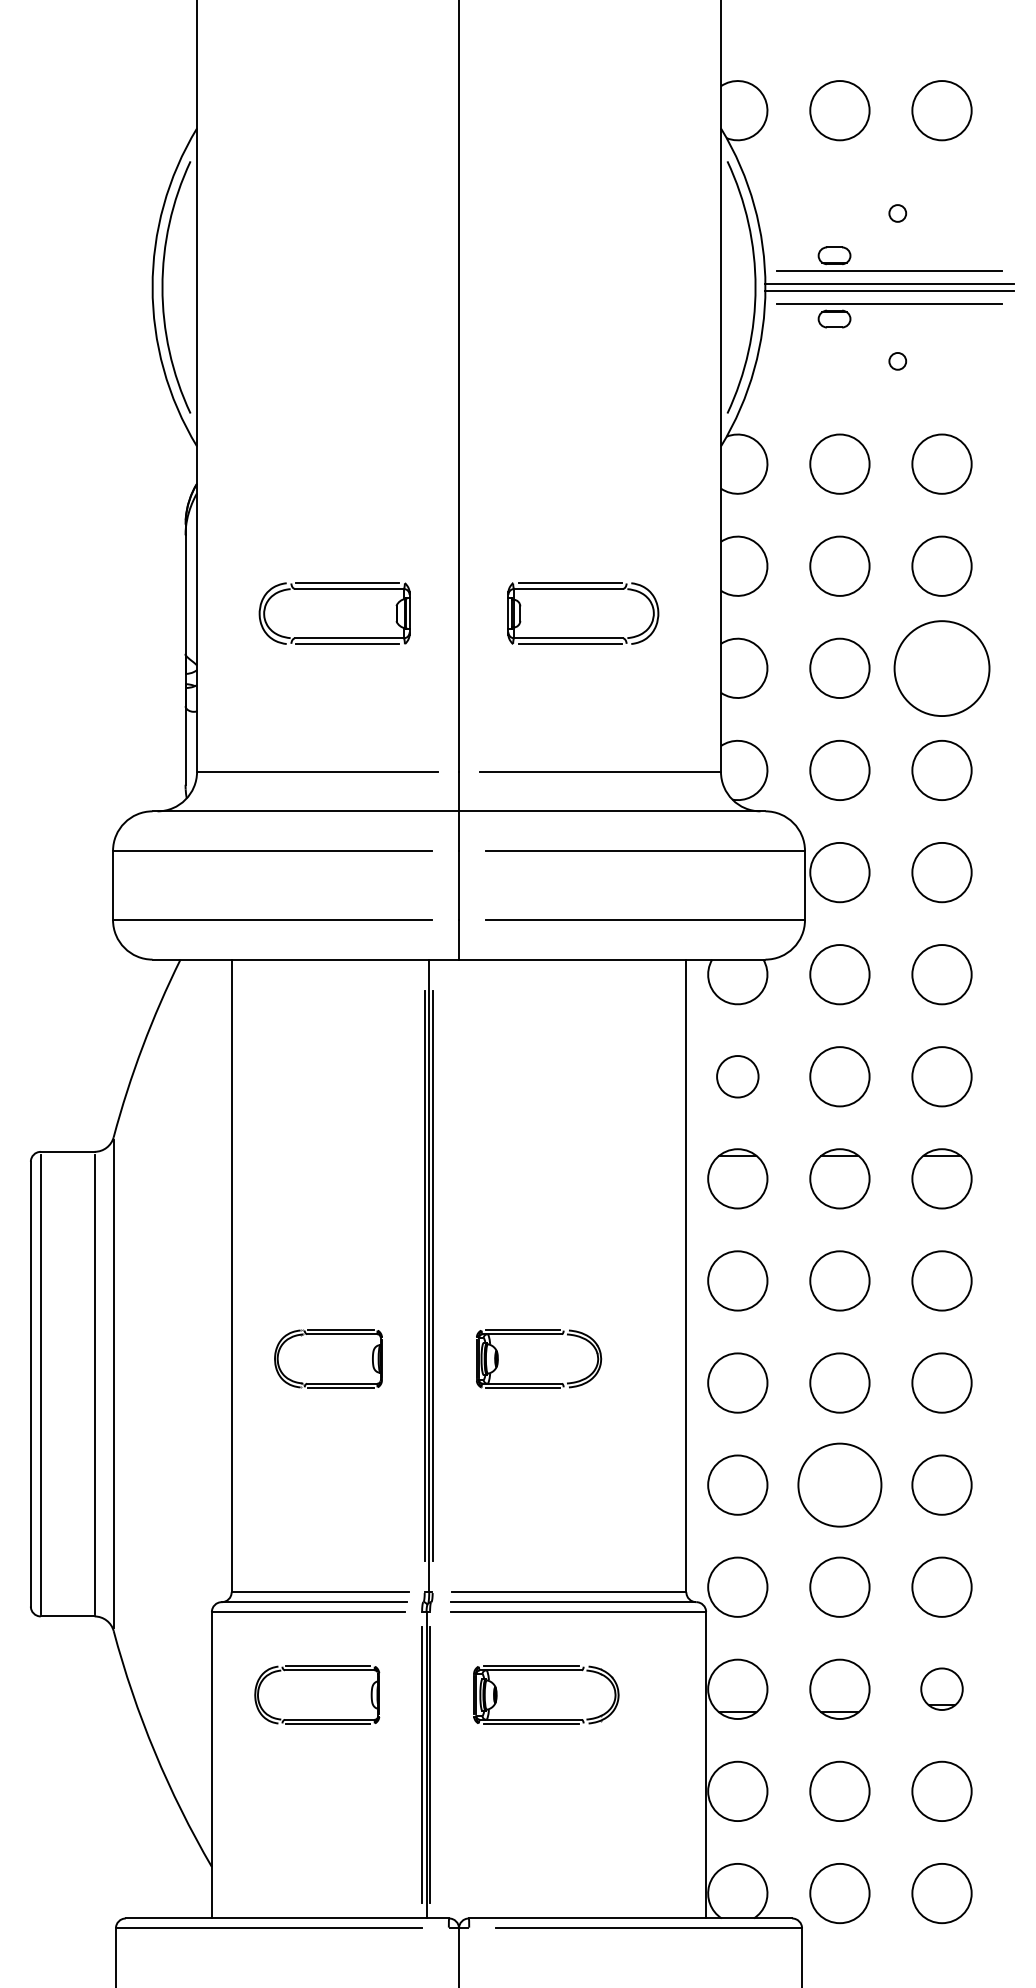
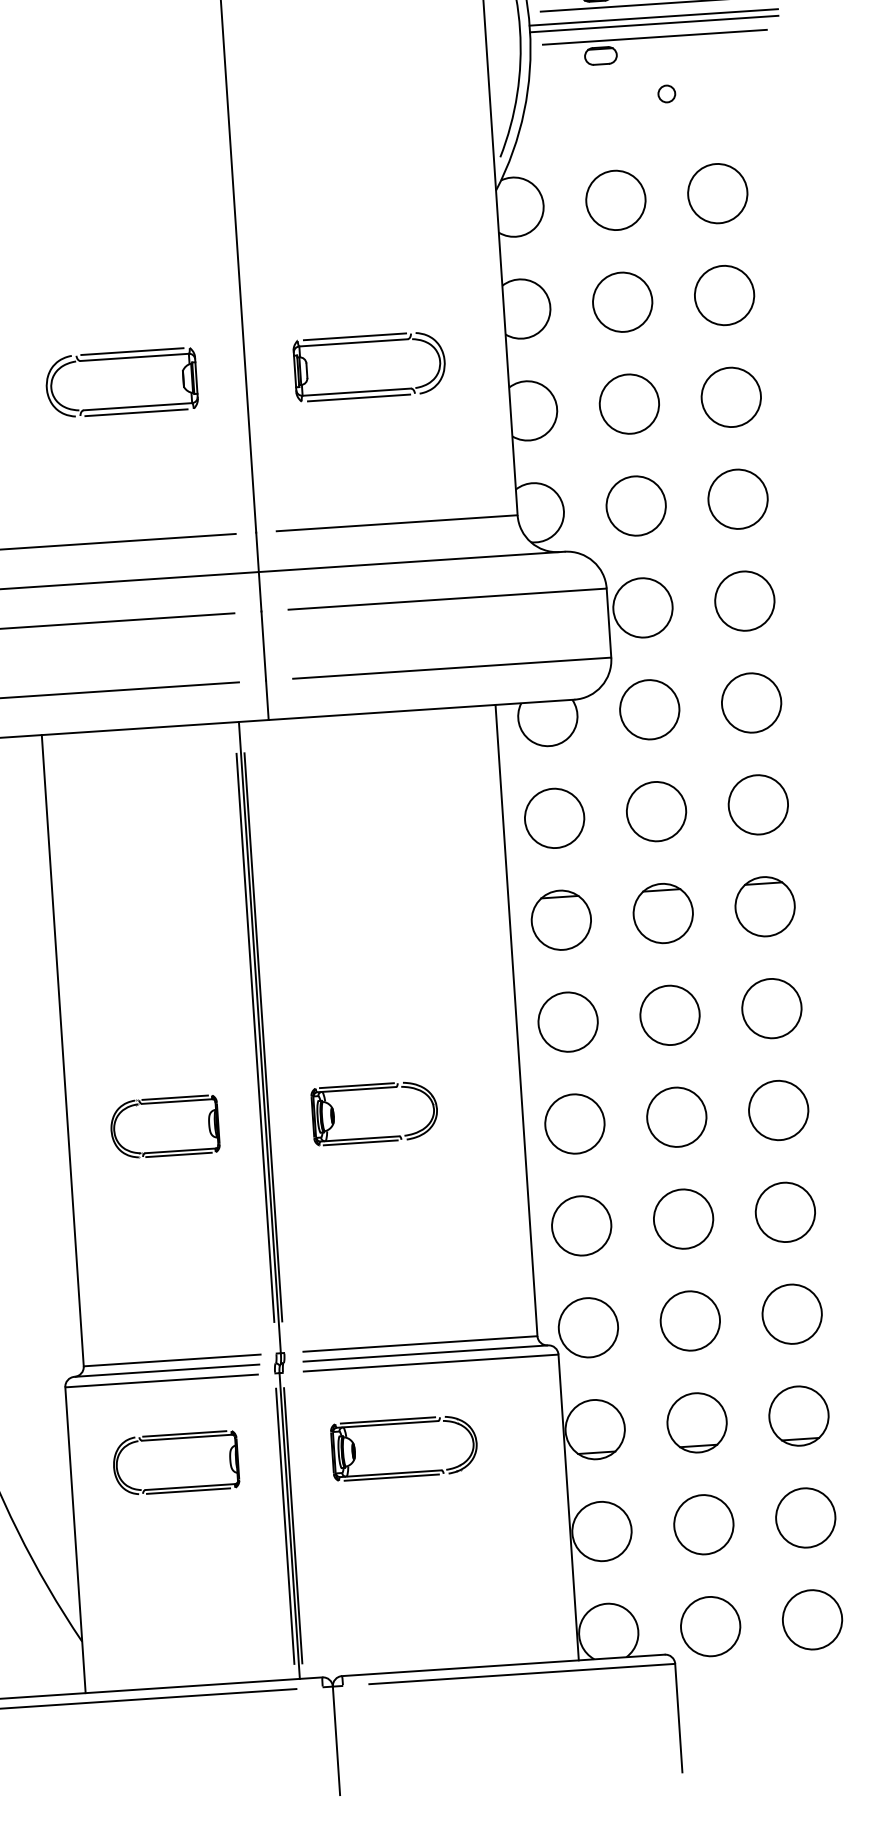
circle: (941, 667) -> (730, 396), size x0.62
circle: (737, 1076) -> (554, 818), size x1.43
circle: (839, 1484) -> (683, 1218), size x0.71
part: (941, 1688) -> (798, 1415), size x1.43

